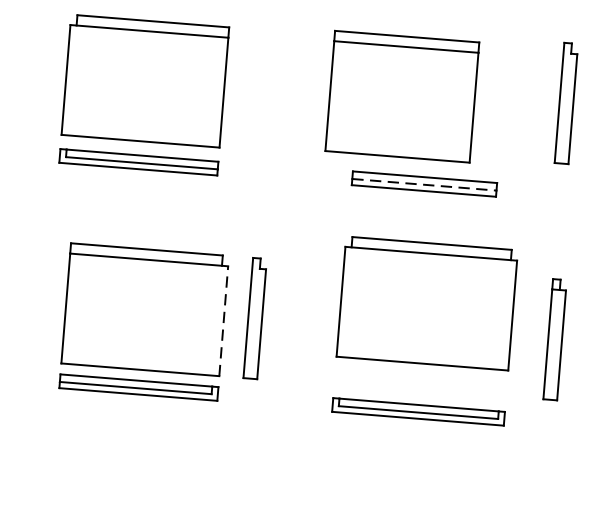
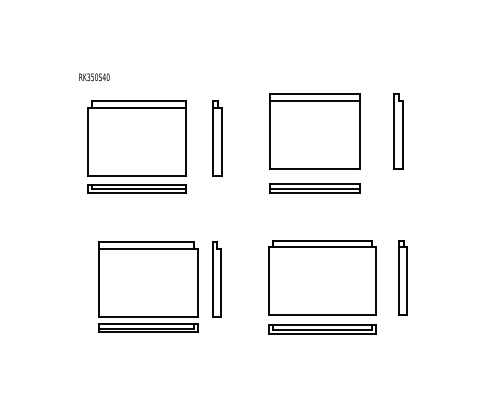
part: (274, 91) -> (217, 138), added
part: (402, 96) -> (314, 131), moved
line: (424, 184) -> (314, 188), dashed -> solid
part: (427, 302) -> (322, 277), moved
line: (223, 320) -> (197, 282), dashed -> solid

